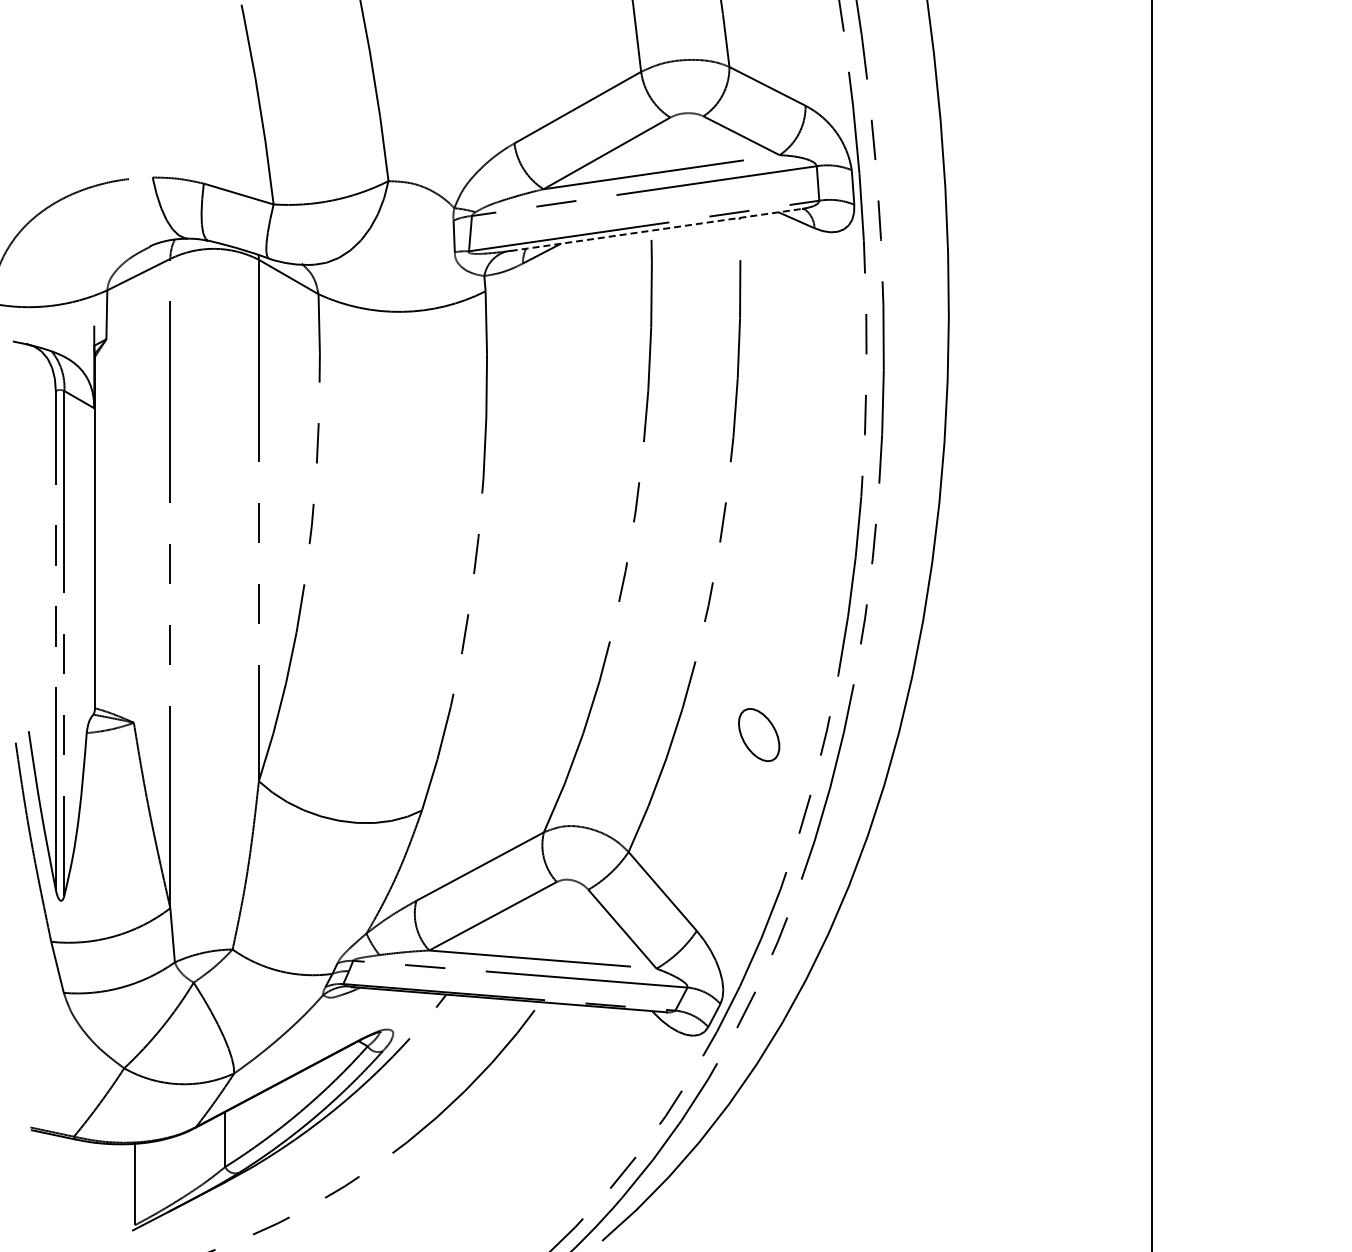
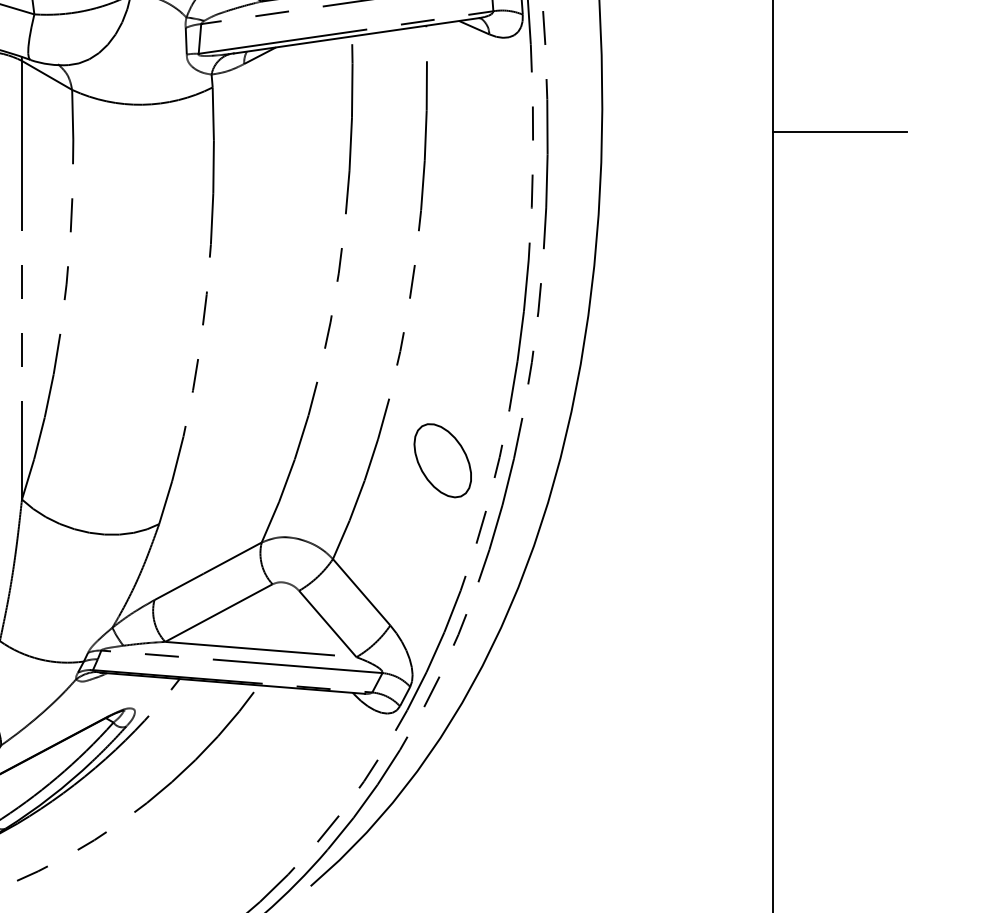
line: (656, 229) -> (356, 35), dashed -> solid
line: (1231, 344) -> (840, 132), added
part: (758, 734) -> (442, 460), size x1.67

